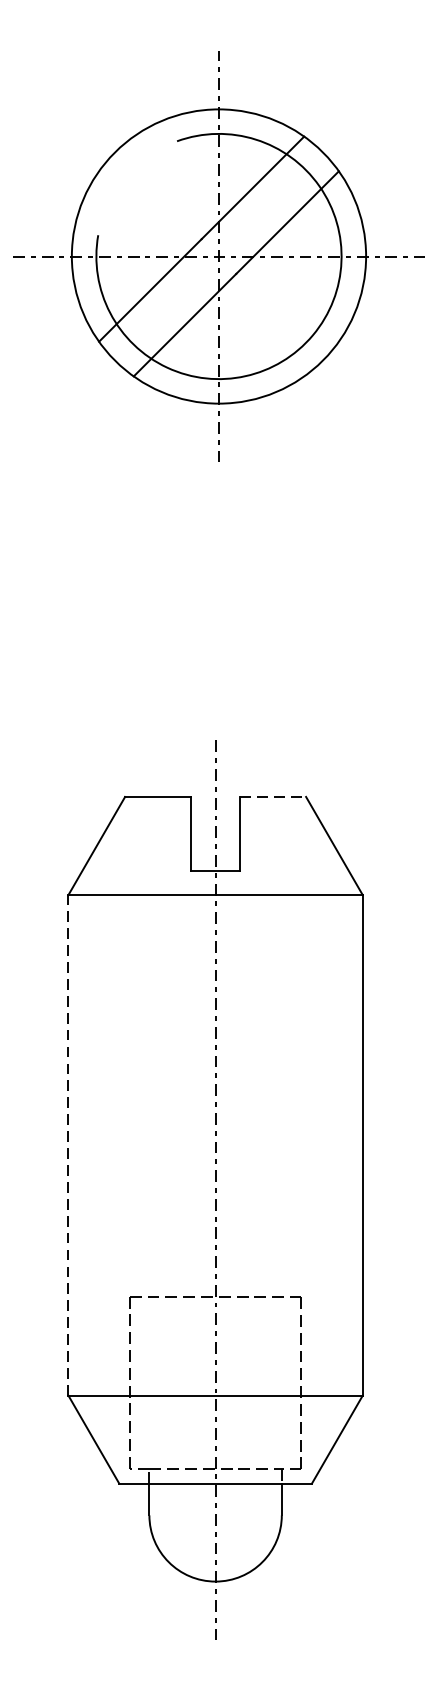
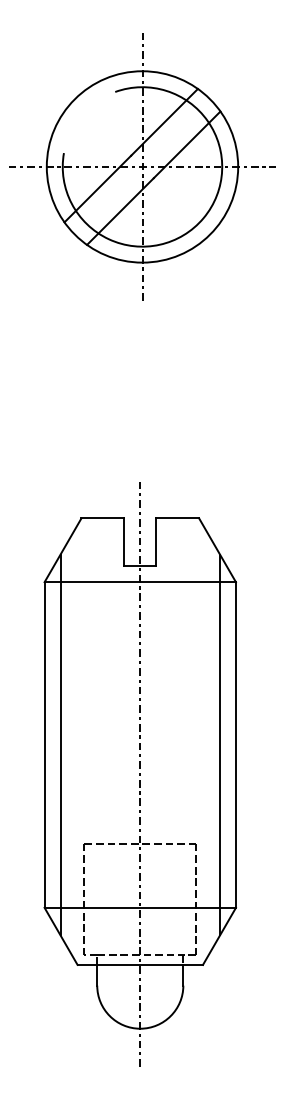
line: (274, 797) -> (178, 518), dashed -> solid
line: (92, 1144) -> (60, 744), added
line: (338, 1144) -> (220, 744), added
line: (68, 1146) -> (44, 745), dashed -> solid

